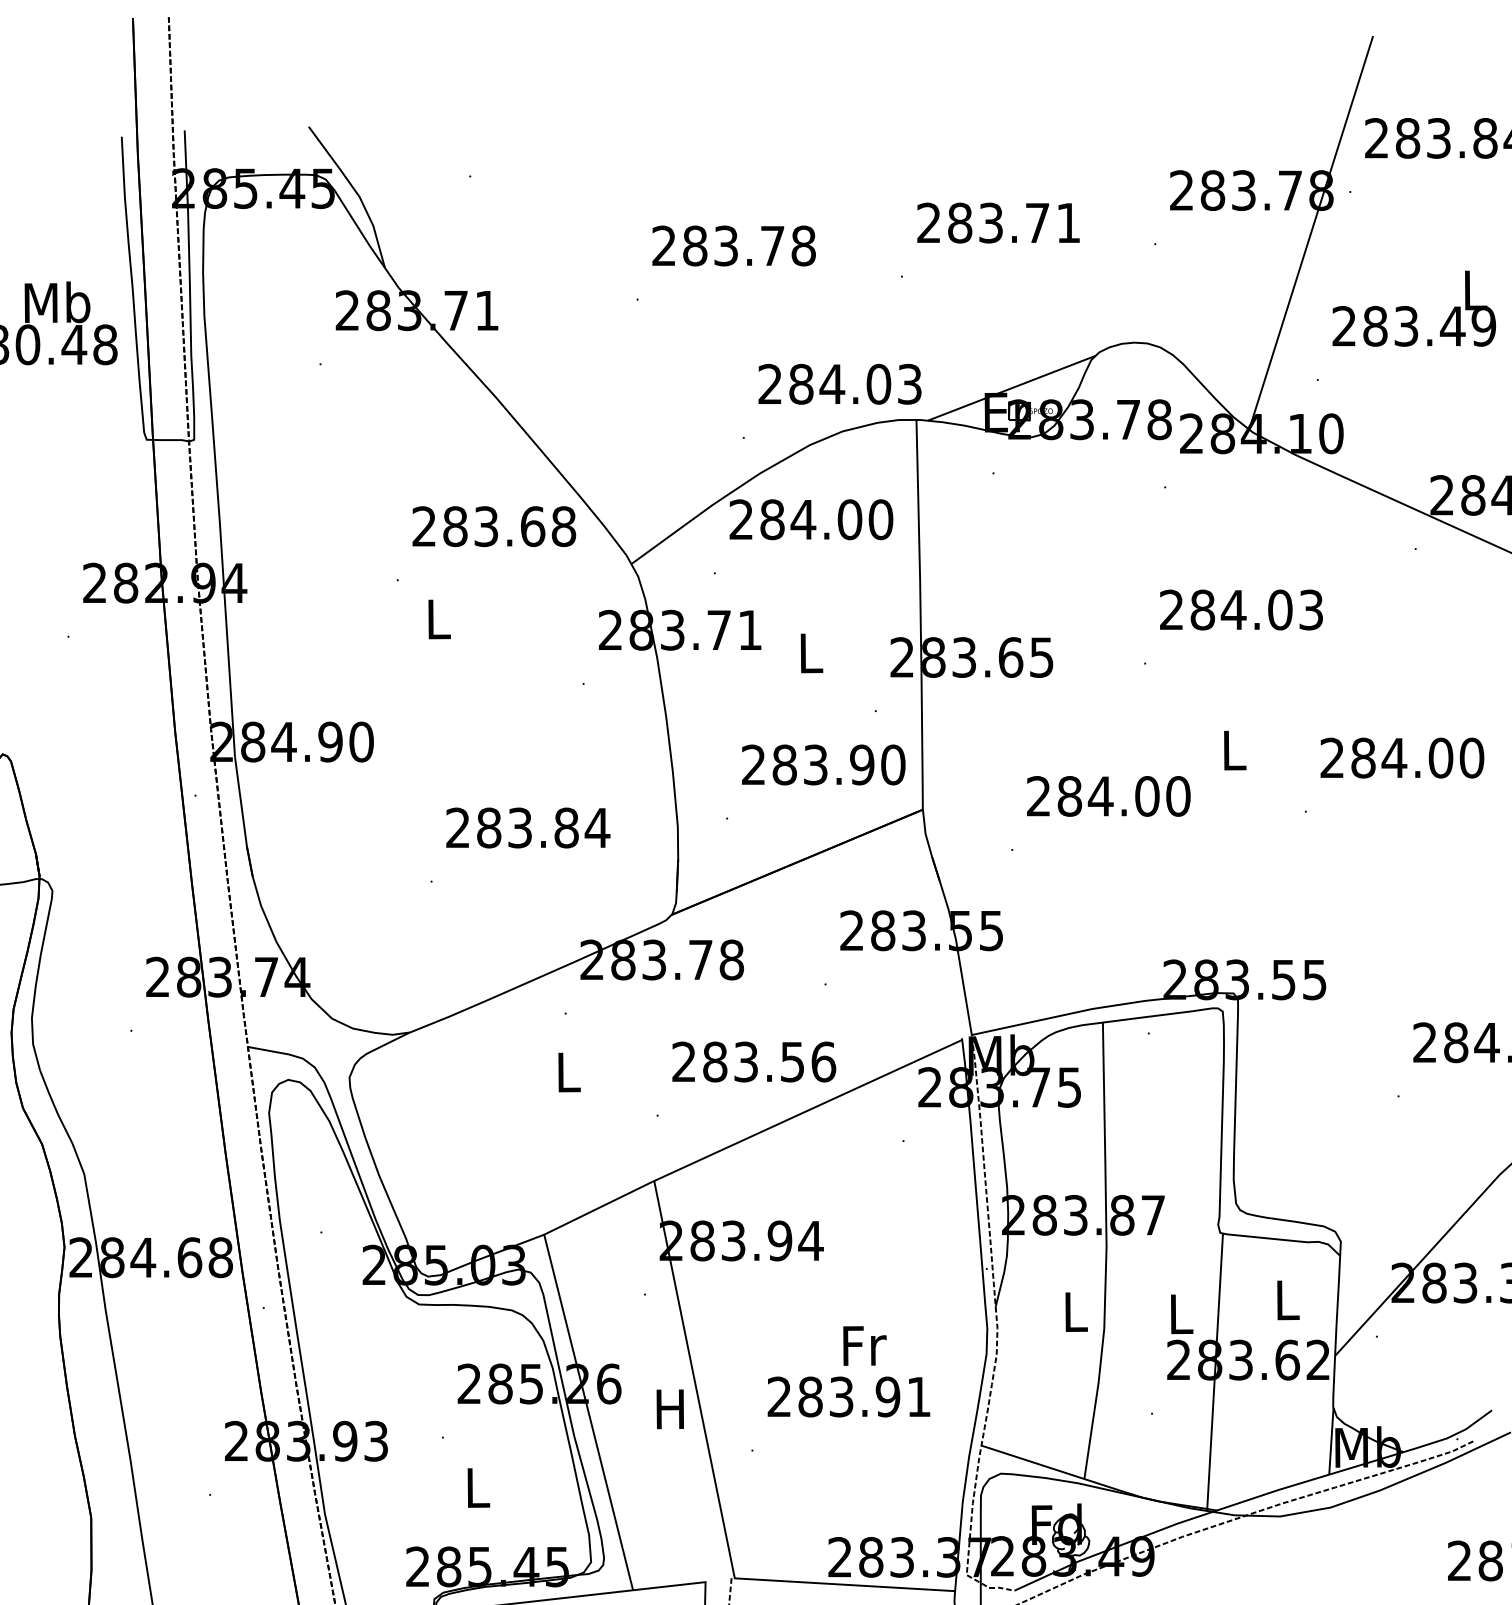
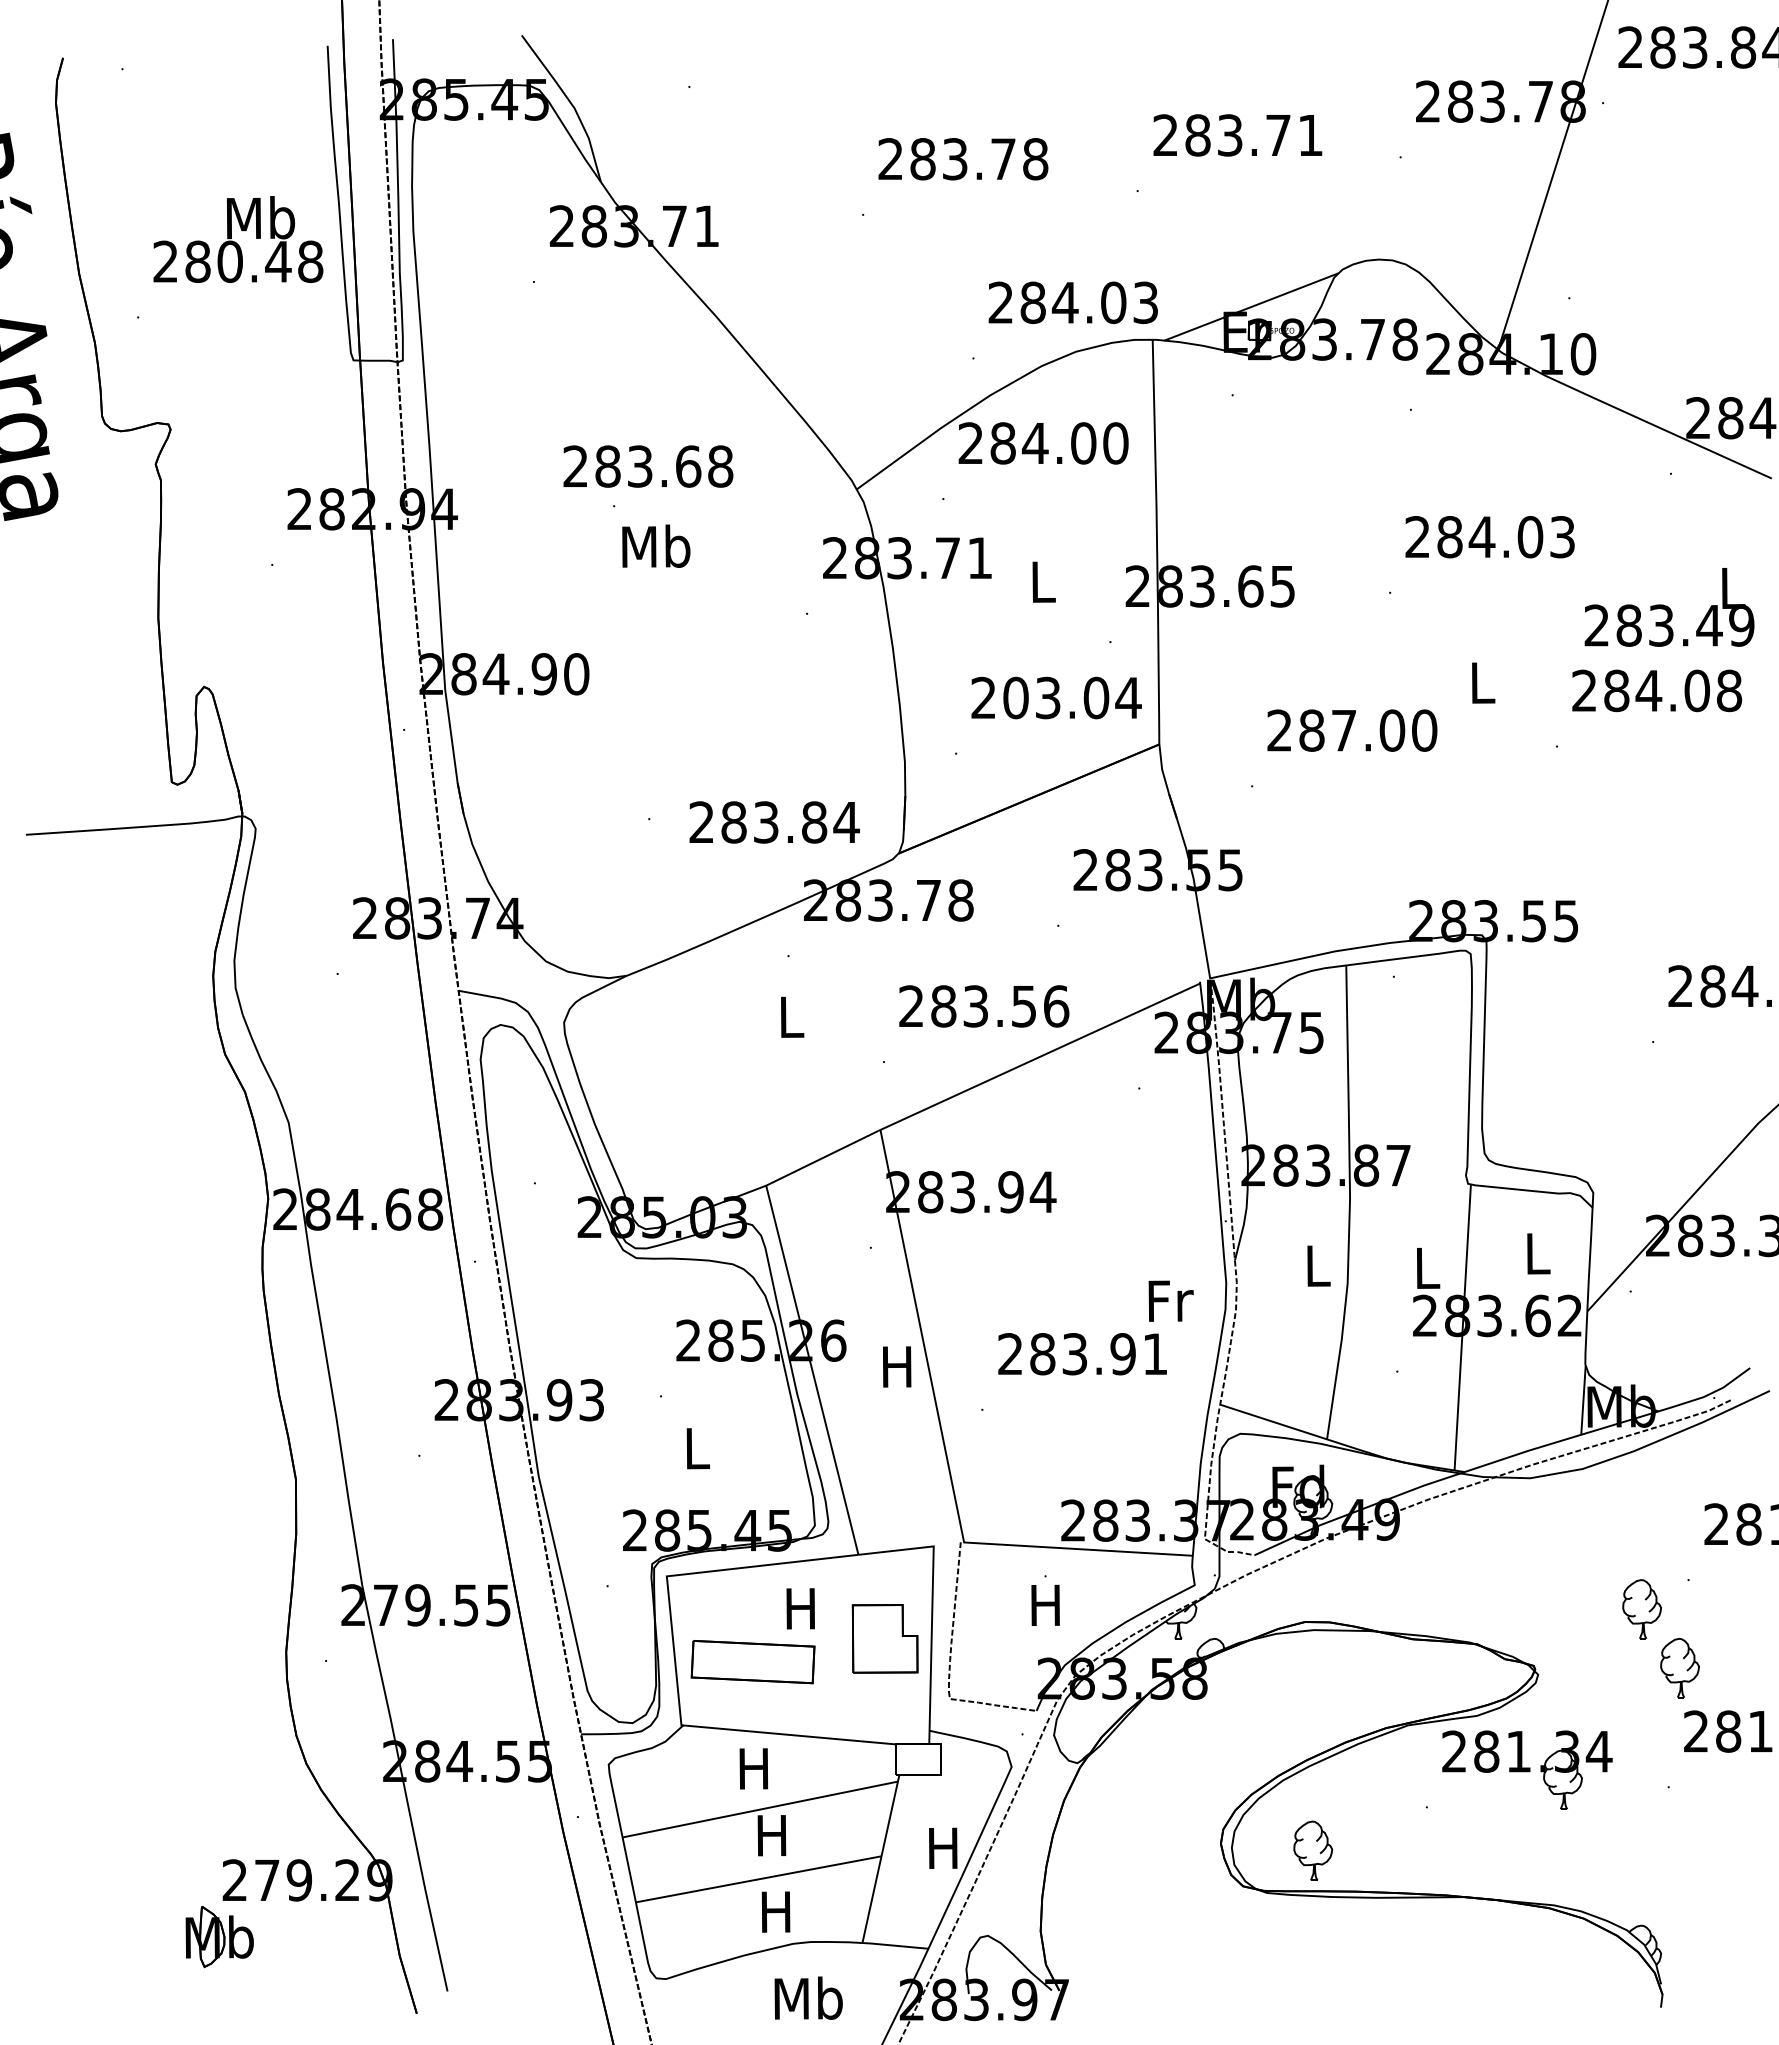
text: (1414, 308) -> (1669, 607), moved
text: (494, 526) -> (648, 466), moved
text: (438, 618) -> (656, 545), L -> Mb
text: (1472, 757) -> (1729, 690), 284.00 -> 284.08
text: (839, 764) -> (1072, 697), 283.90 -> 203.04
text: (1100, 796) -> (1343, 730), 284.00 -> 287.00
text: (528, 828) -> (774, 822), moved
text: (864, 1345) -> (1170, 1300), moved

